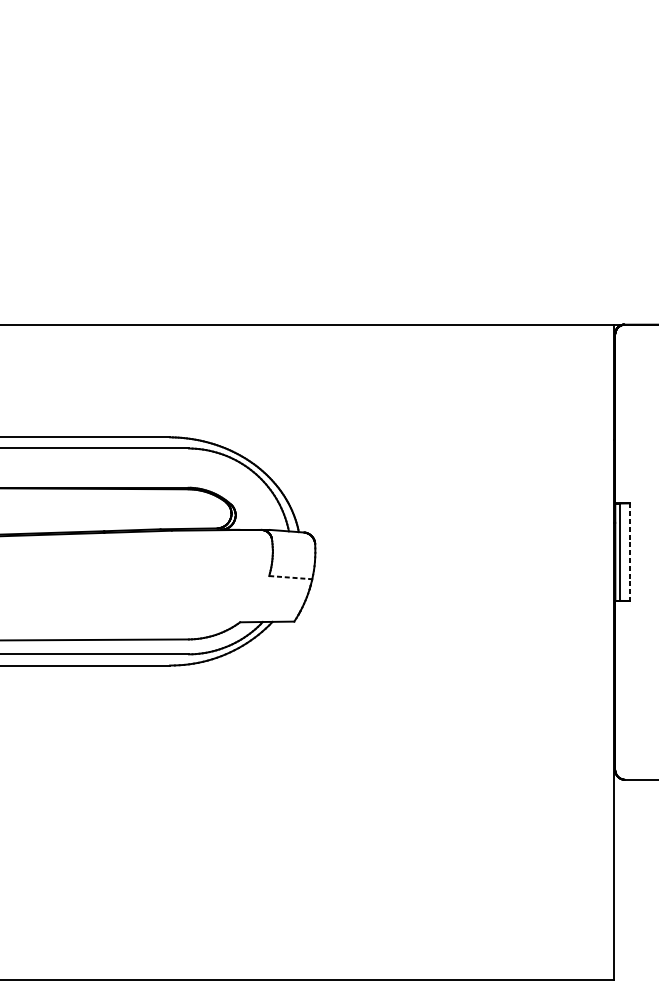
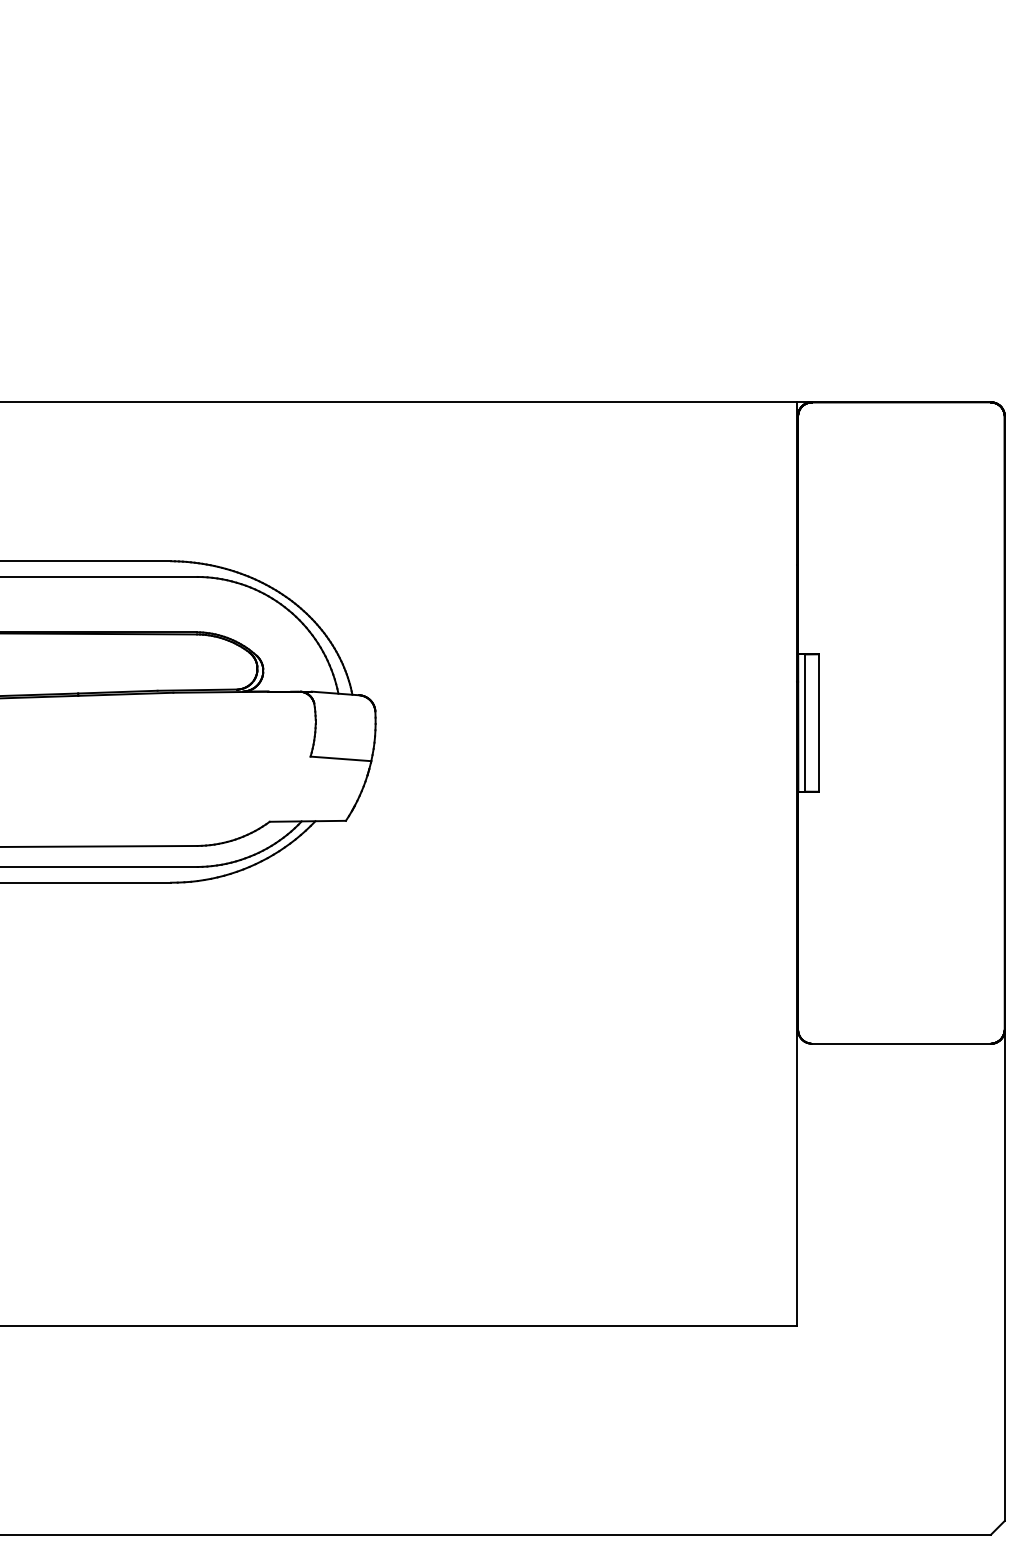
line: (629, 552) -> (818, 723), dashed -> solid
line: (291, 577) -> (341, 758), dashed -> solid

